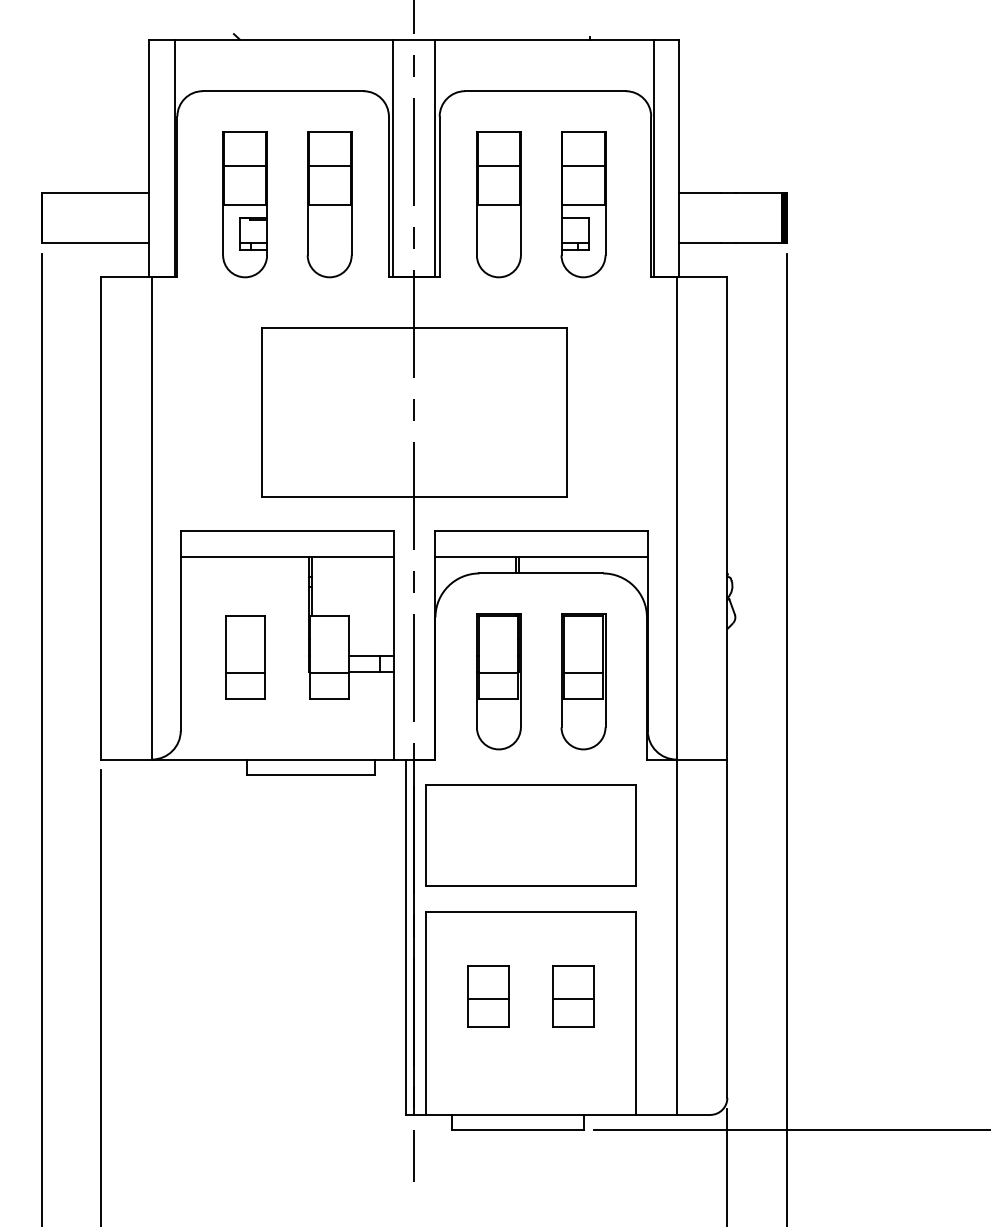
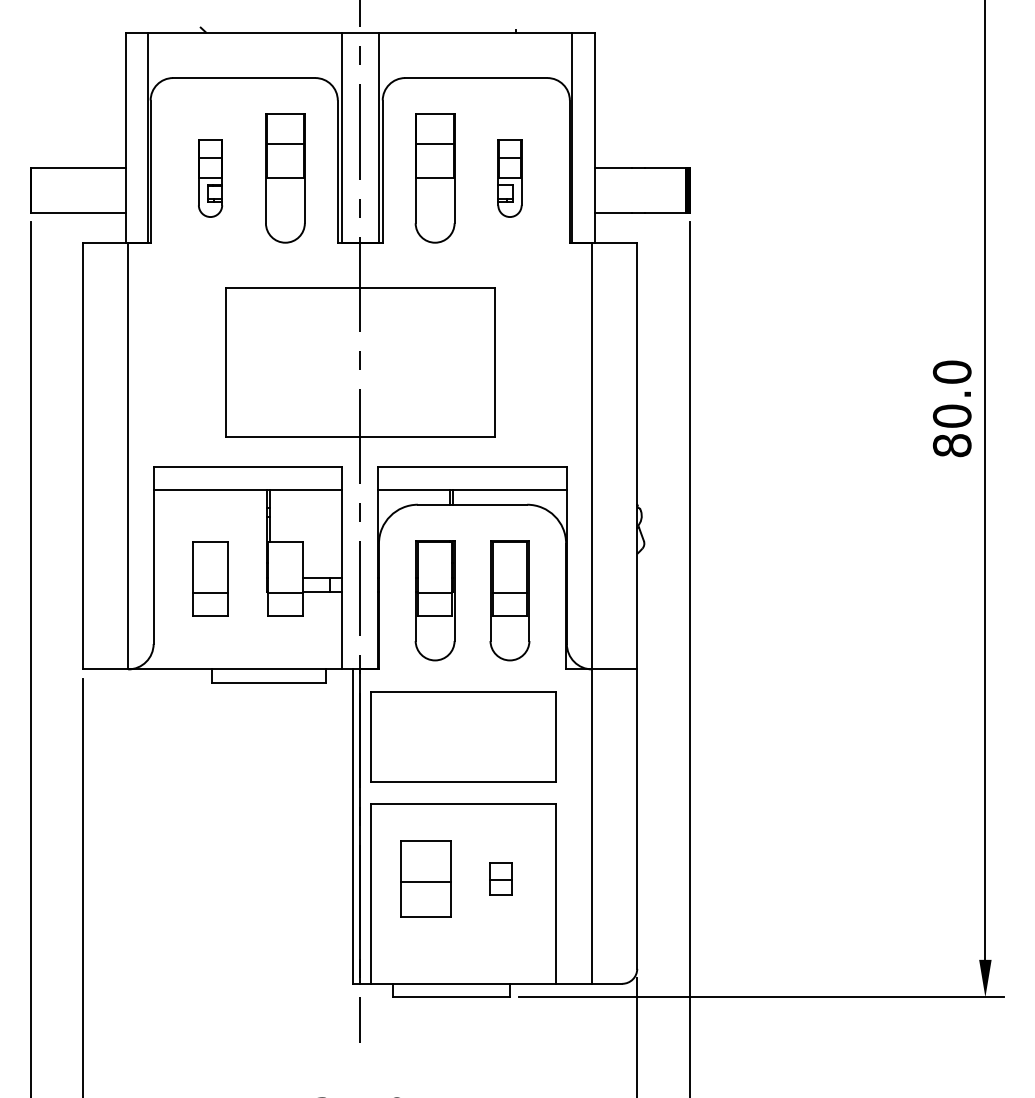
part: (245, 204) -> (210, 178), size x0.6
part: (582, 204) -> (509, 178), size x0.6
part: (488, 995) -> (425, 878), size x1.4
part: (572, 995) -> (500, 878), size x0.6

